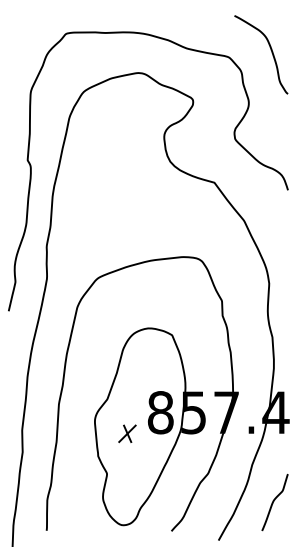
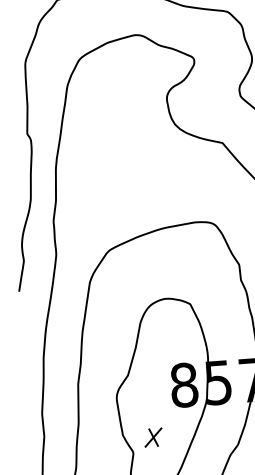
part: (127, 433) -> (153, 437), moved

